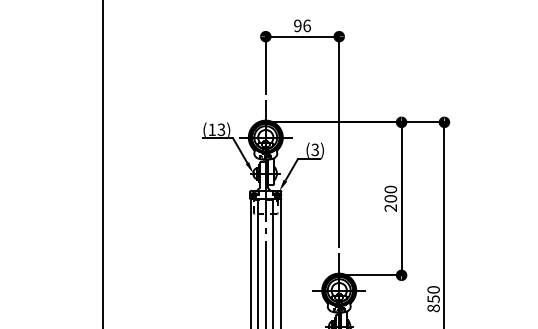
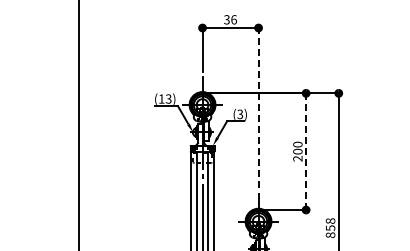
text: (297, 25) -> (226, 19), 96 -> 36
line: (339, 140) -> (258, 107), solid -> dashed
line: (402, 199) -> (306, 152), solid -> dashed
text: (433, 289) -> (330, 220), 850 -> 858

